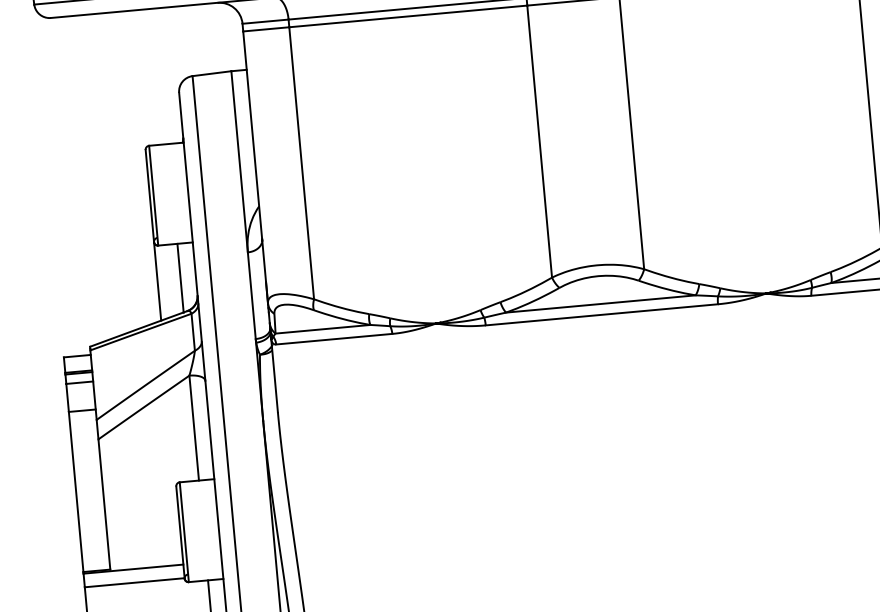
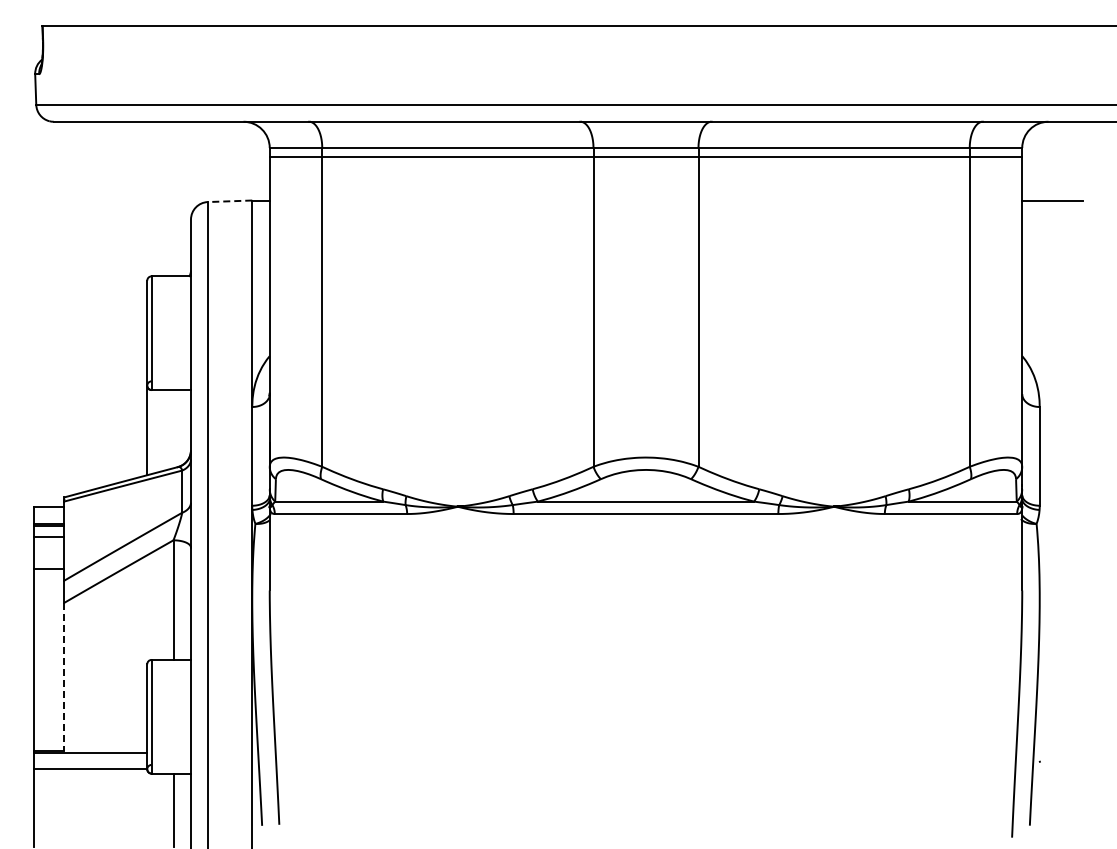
line: (211, 73) -> (229, 201), solid -> dashed
line: (180, 278) -> (173, 429), removed
line: (104, 504) -> (64, 677), solid -> dashed

